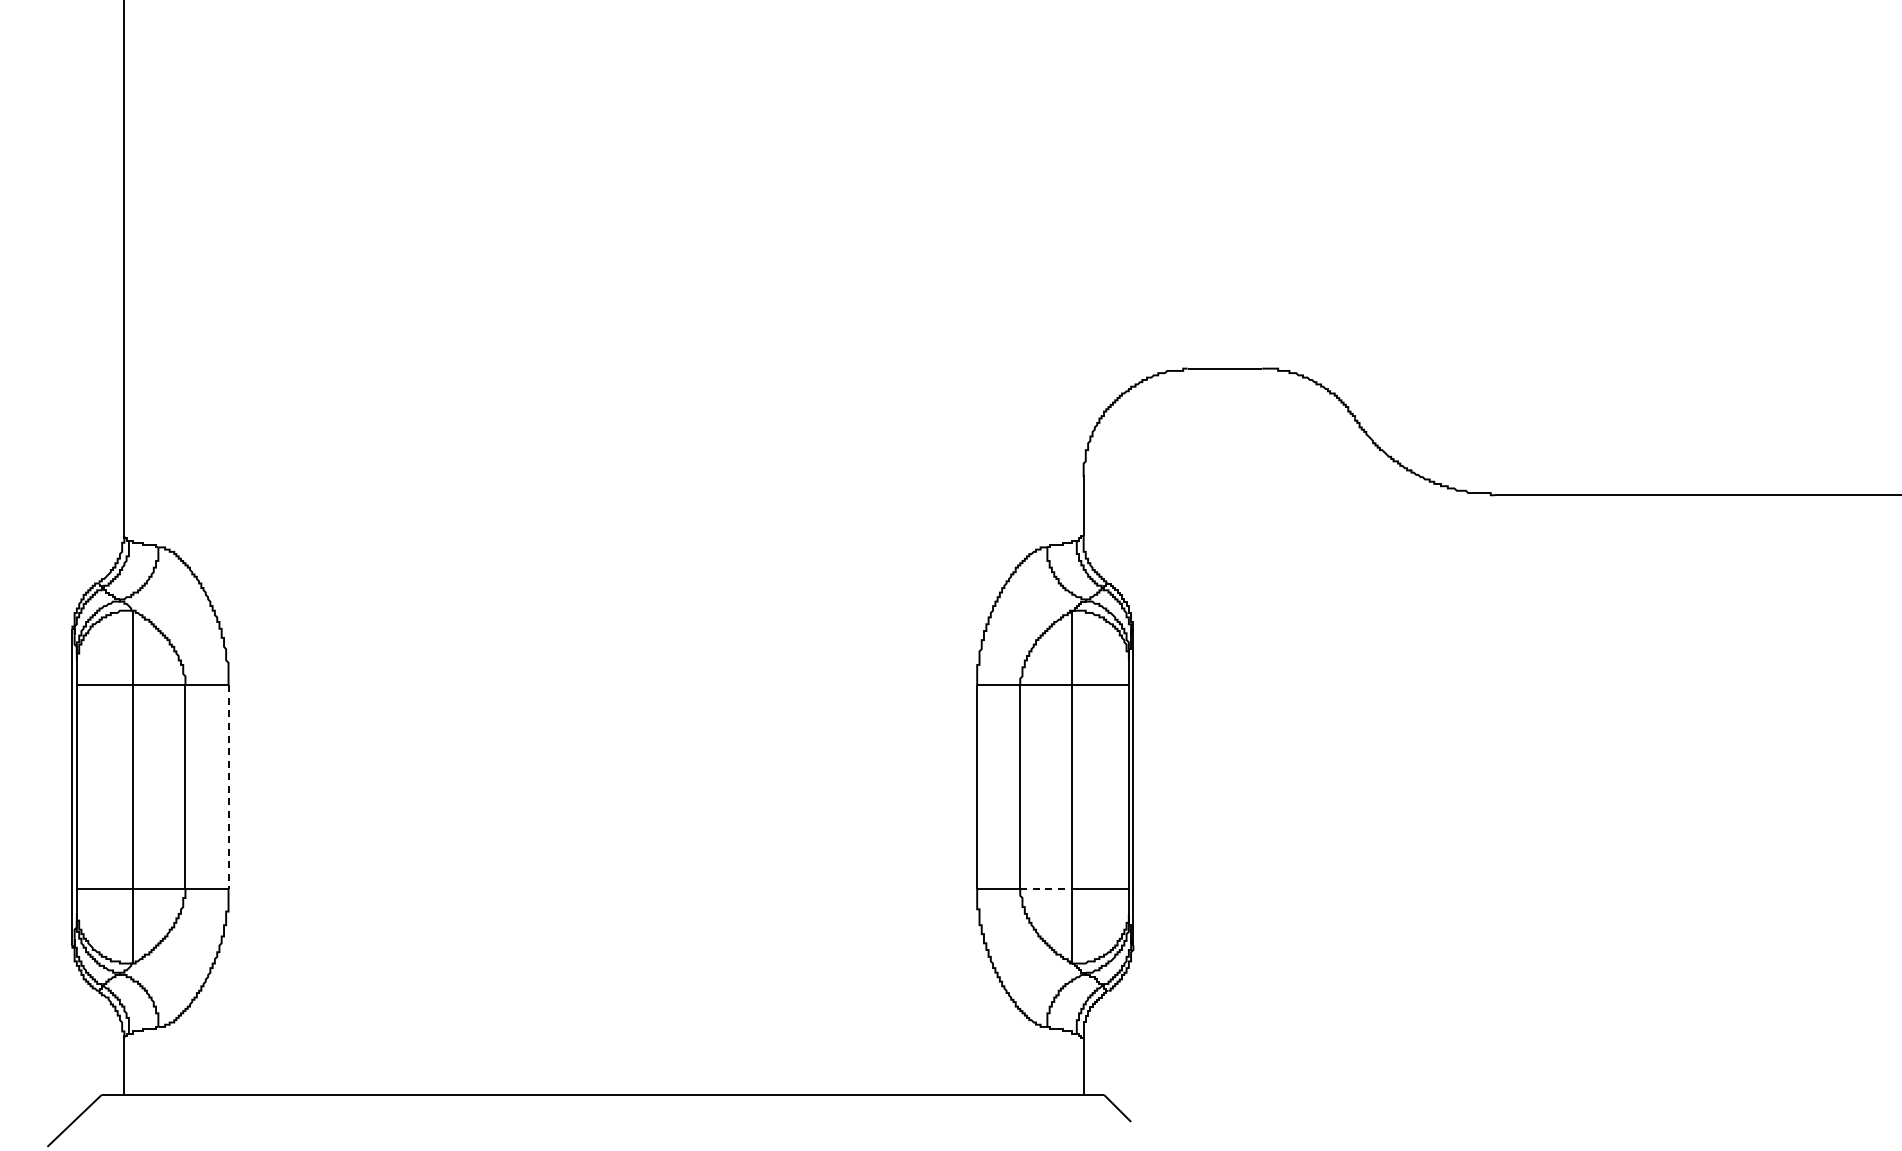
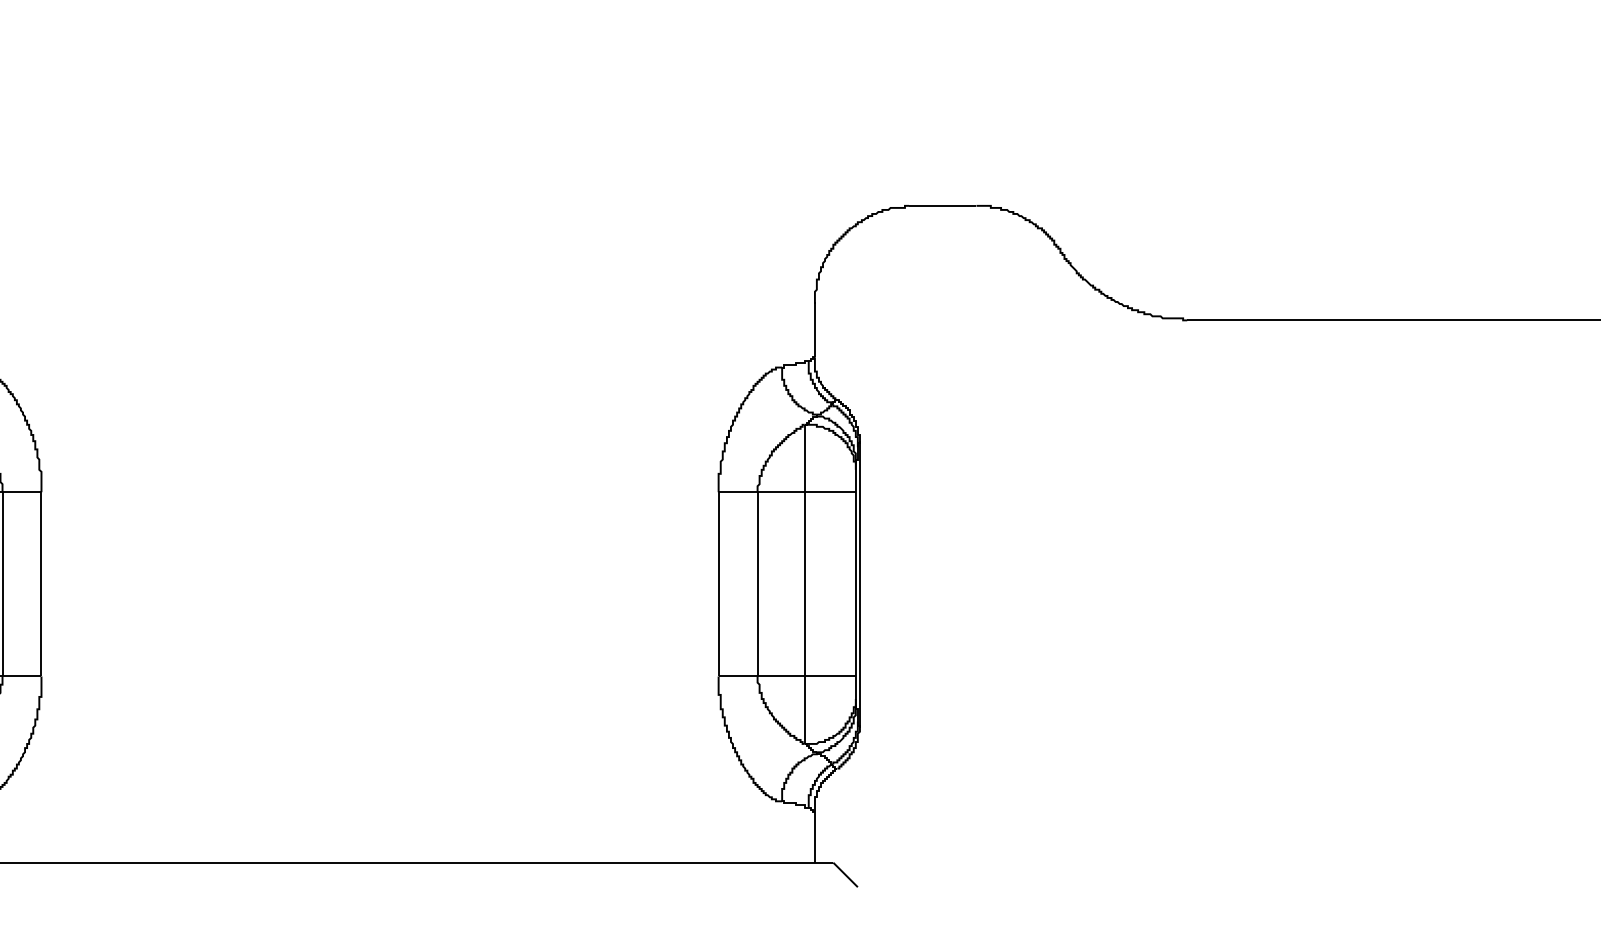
line: (228, 787) -> (41, 584), dashed -> solid
line: (1046, 888) -> (781, 676), dashed -> solid

